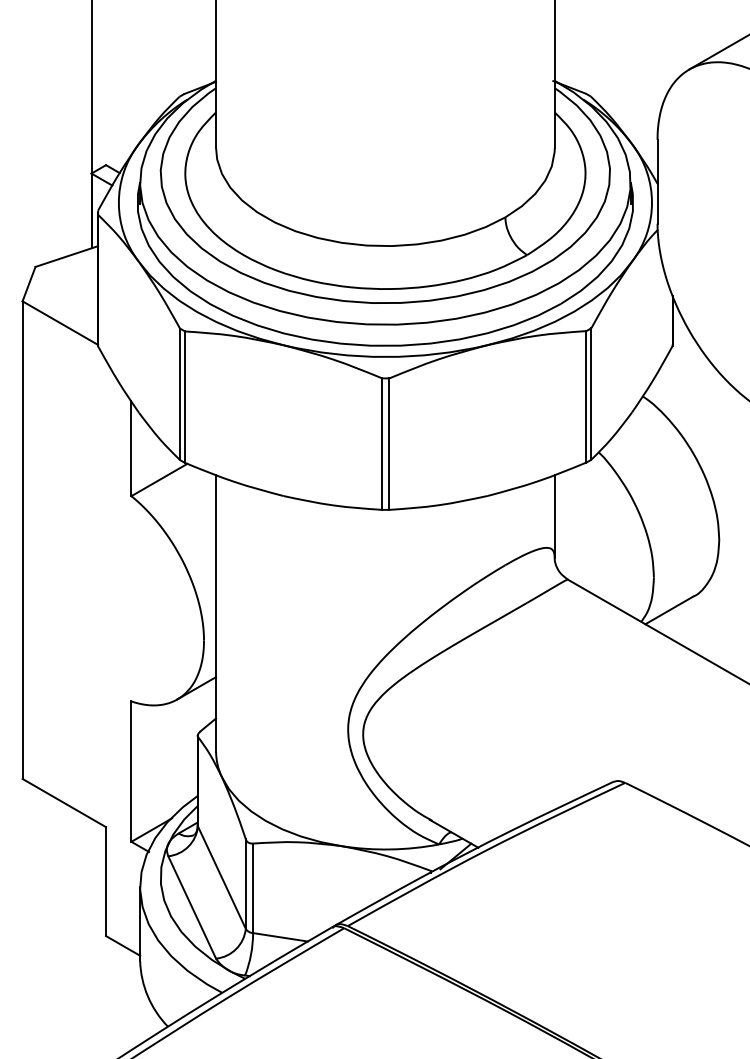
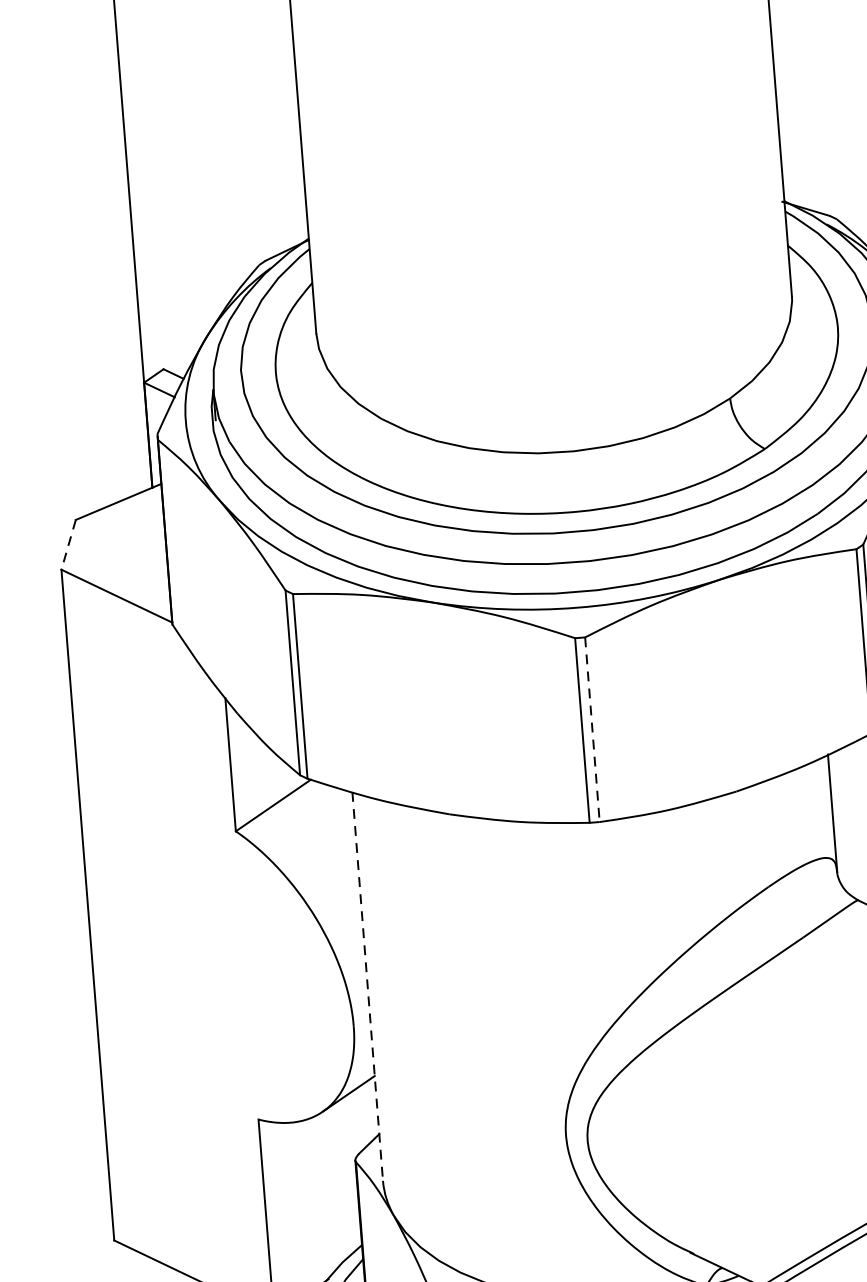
line: (28, 284) -> (67, 545), solid -> dashed
line: (389, 444) -> (592, 730), solid -> dashed
line: (216, 613) -> (368, 986), solid -> dashed

